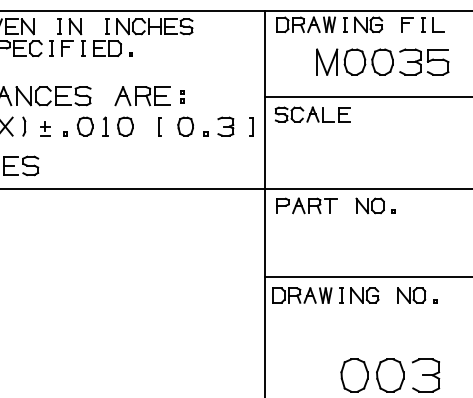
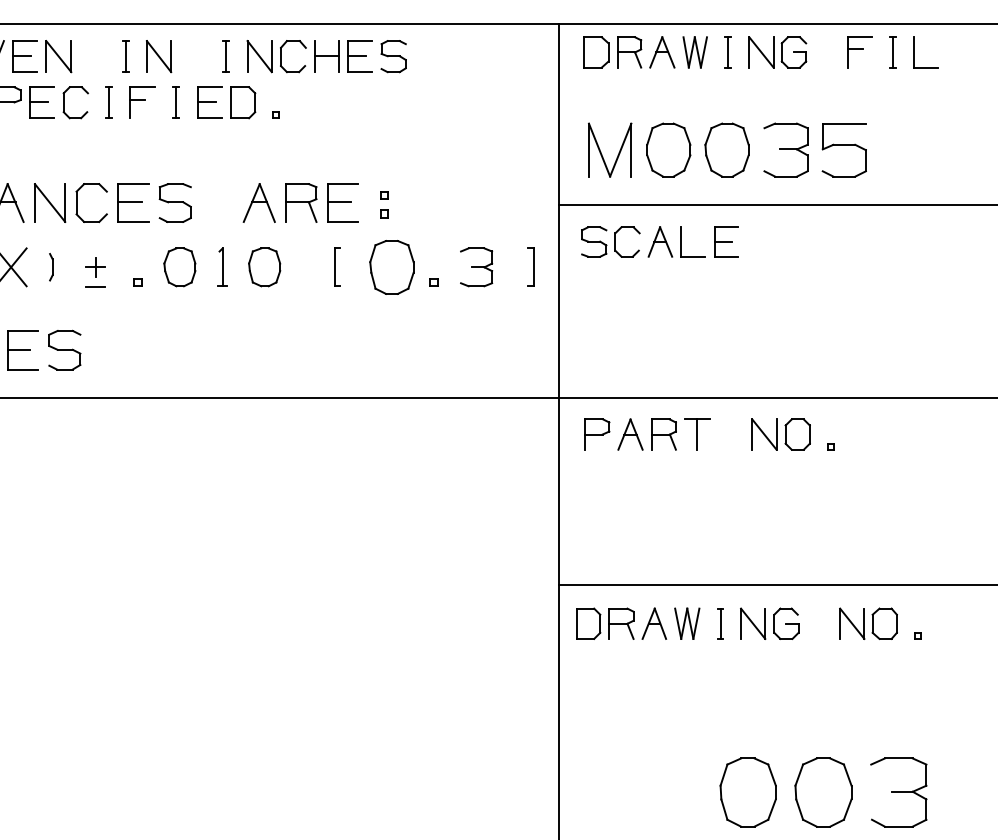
part: (382, 61) -> (726, 148), moved
part: (24, 126) -> (51, 267), size x0.7
part: (185, 126) -> (391, 267), size x1.4

